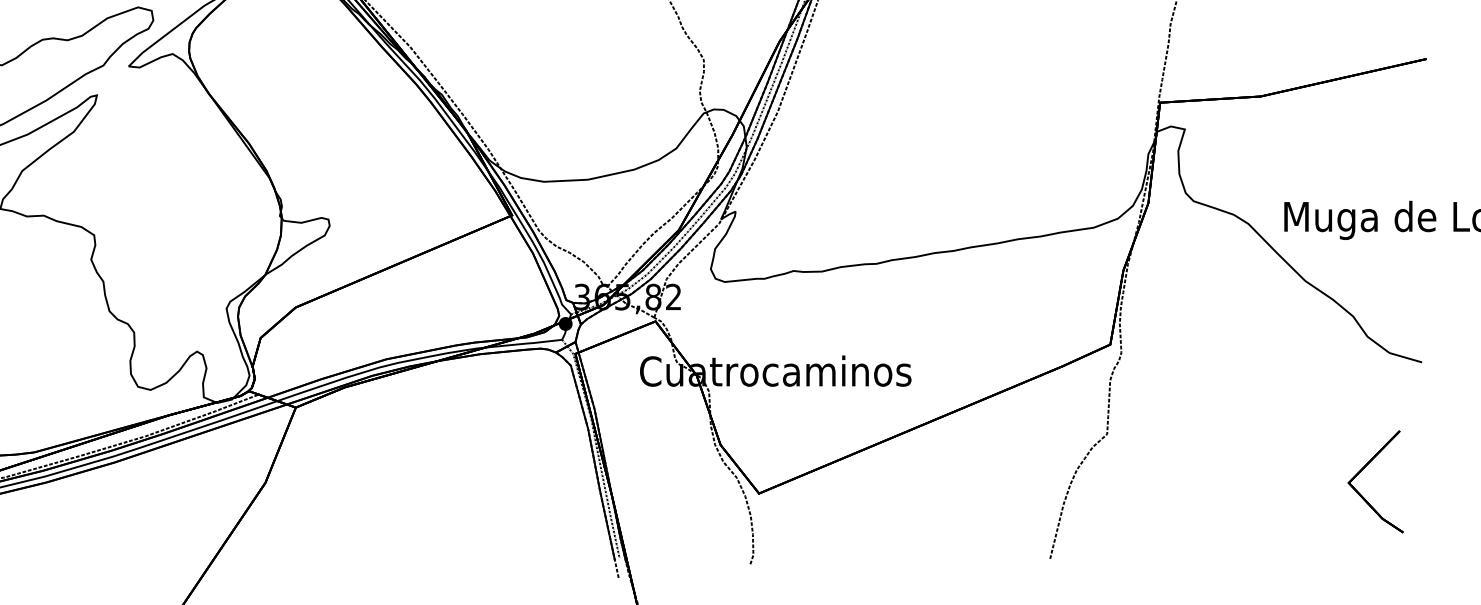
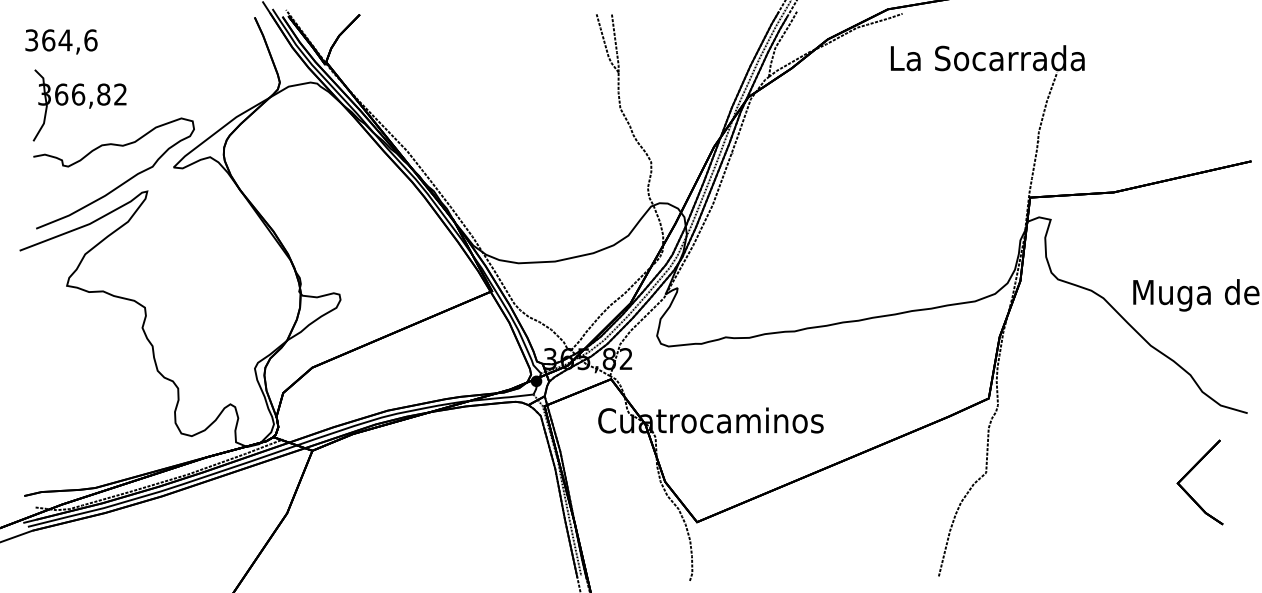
part: (1364, 469) -> (1190, 472), moved

